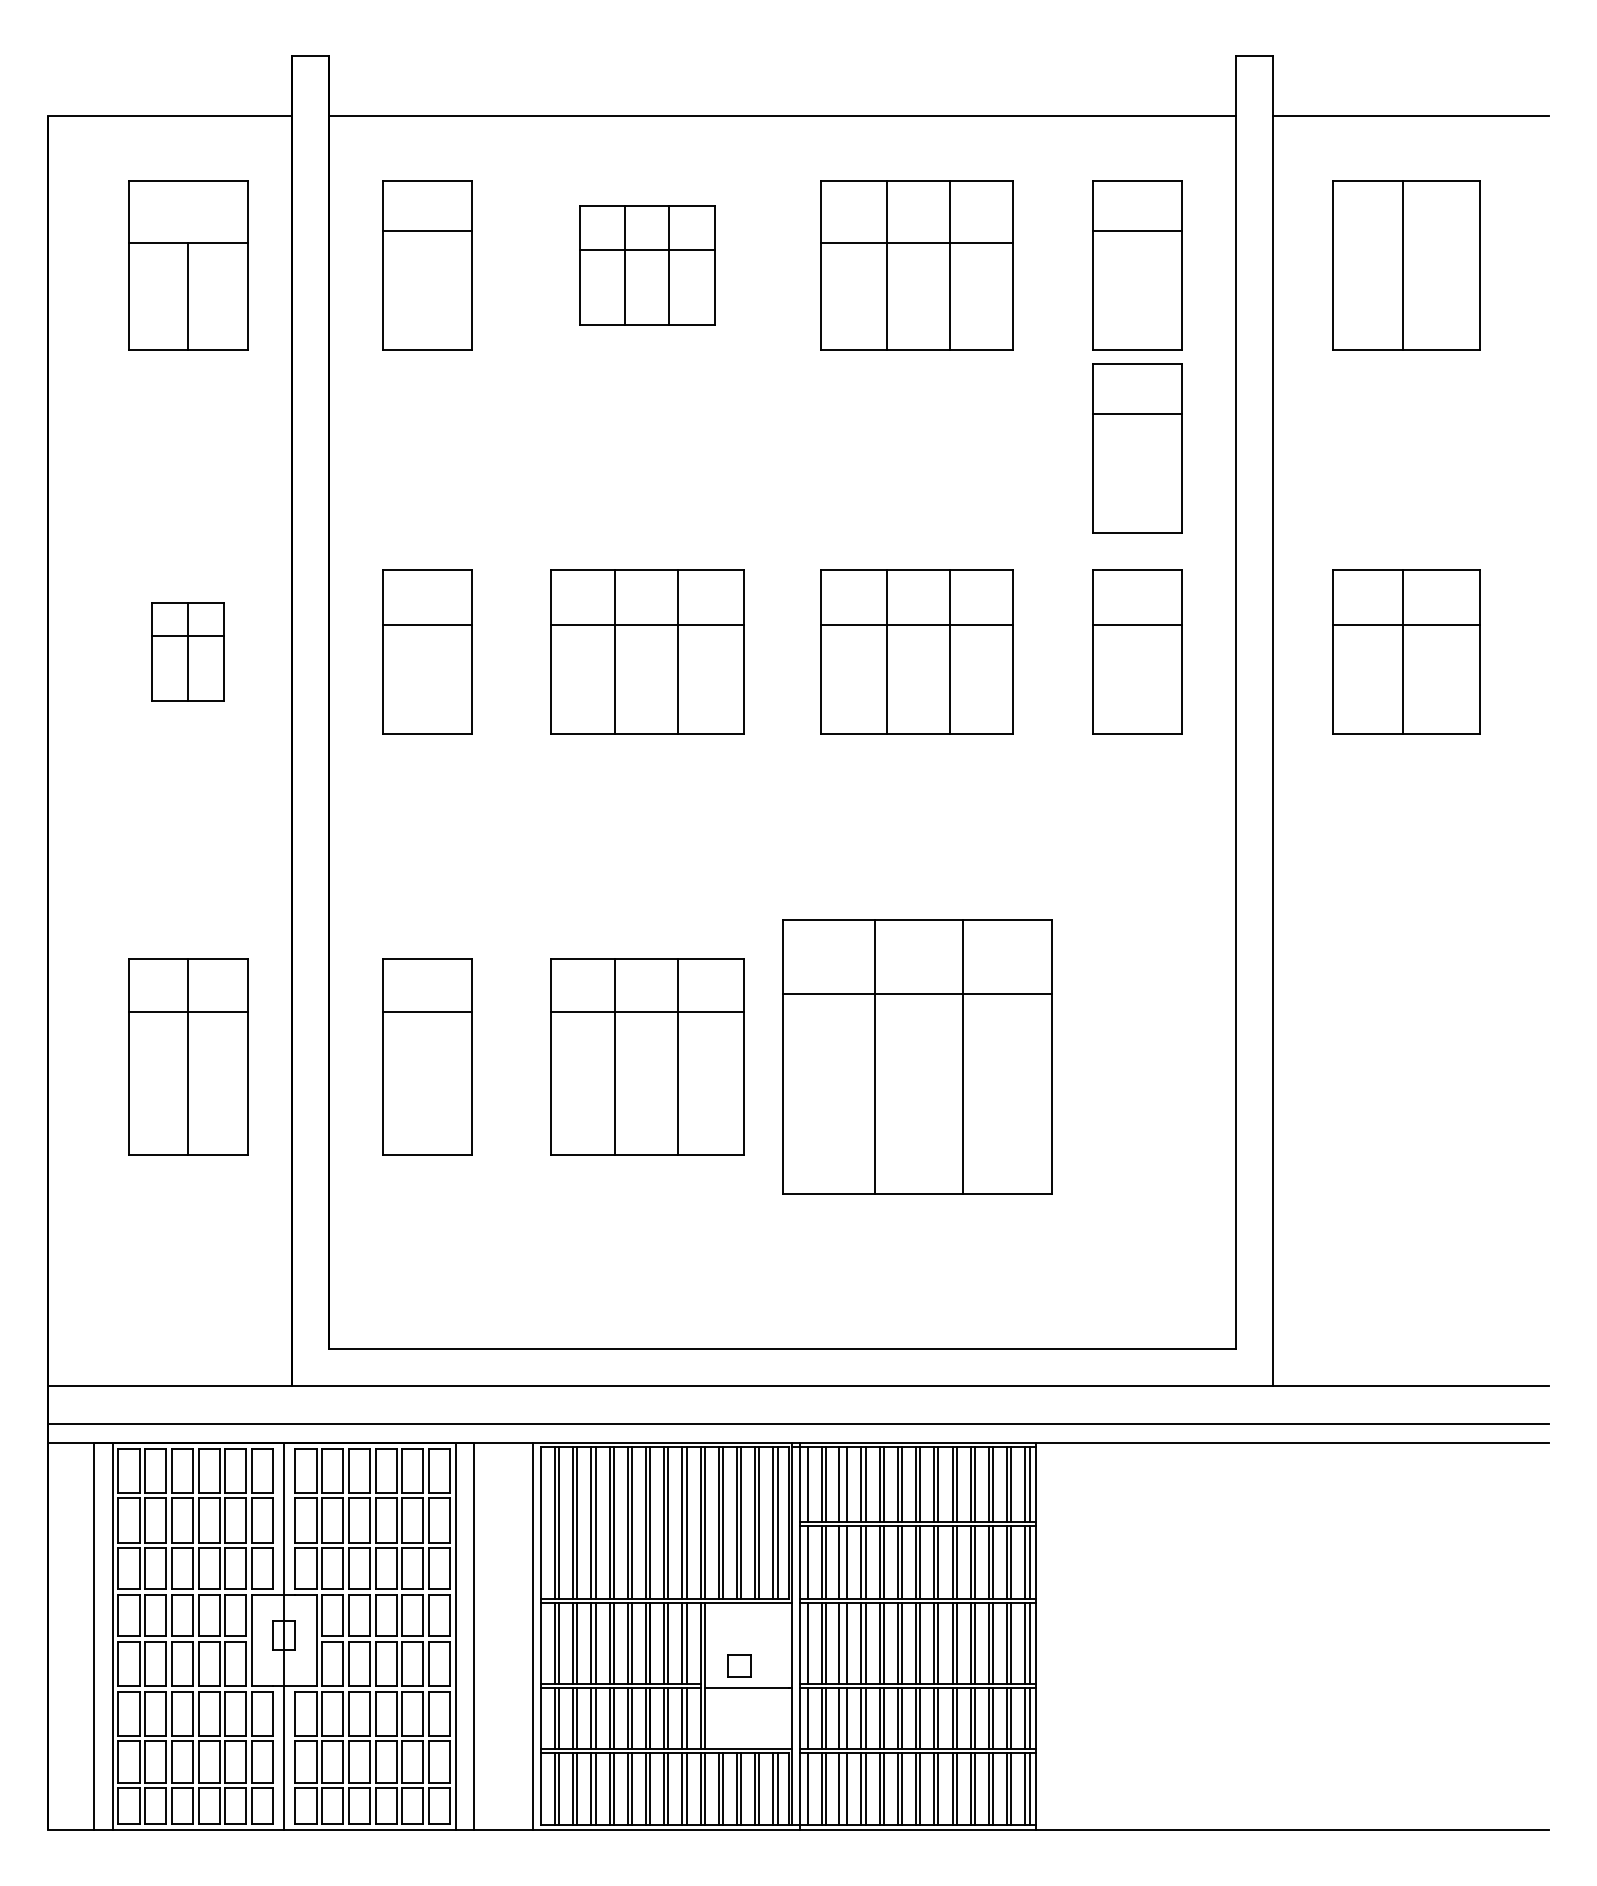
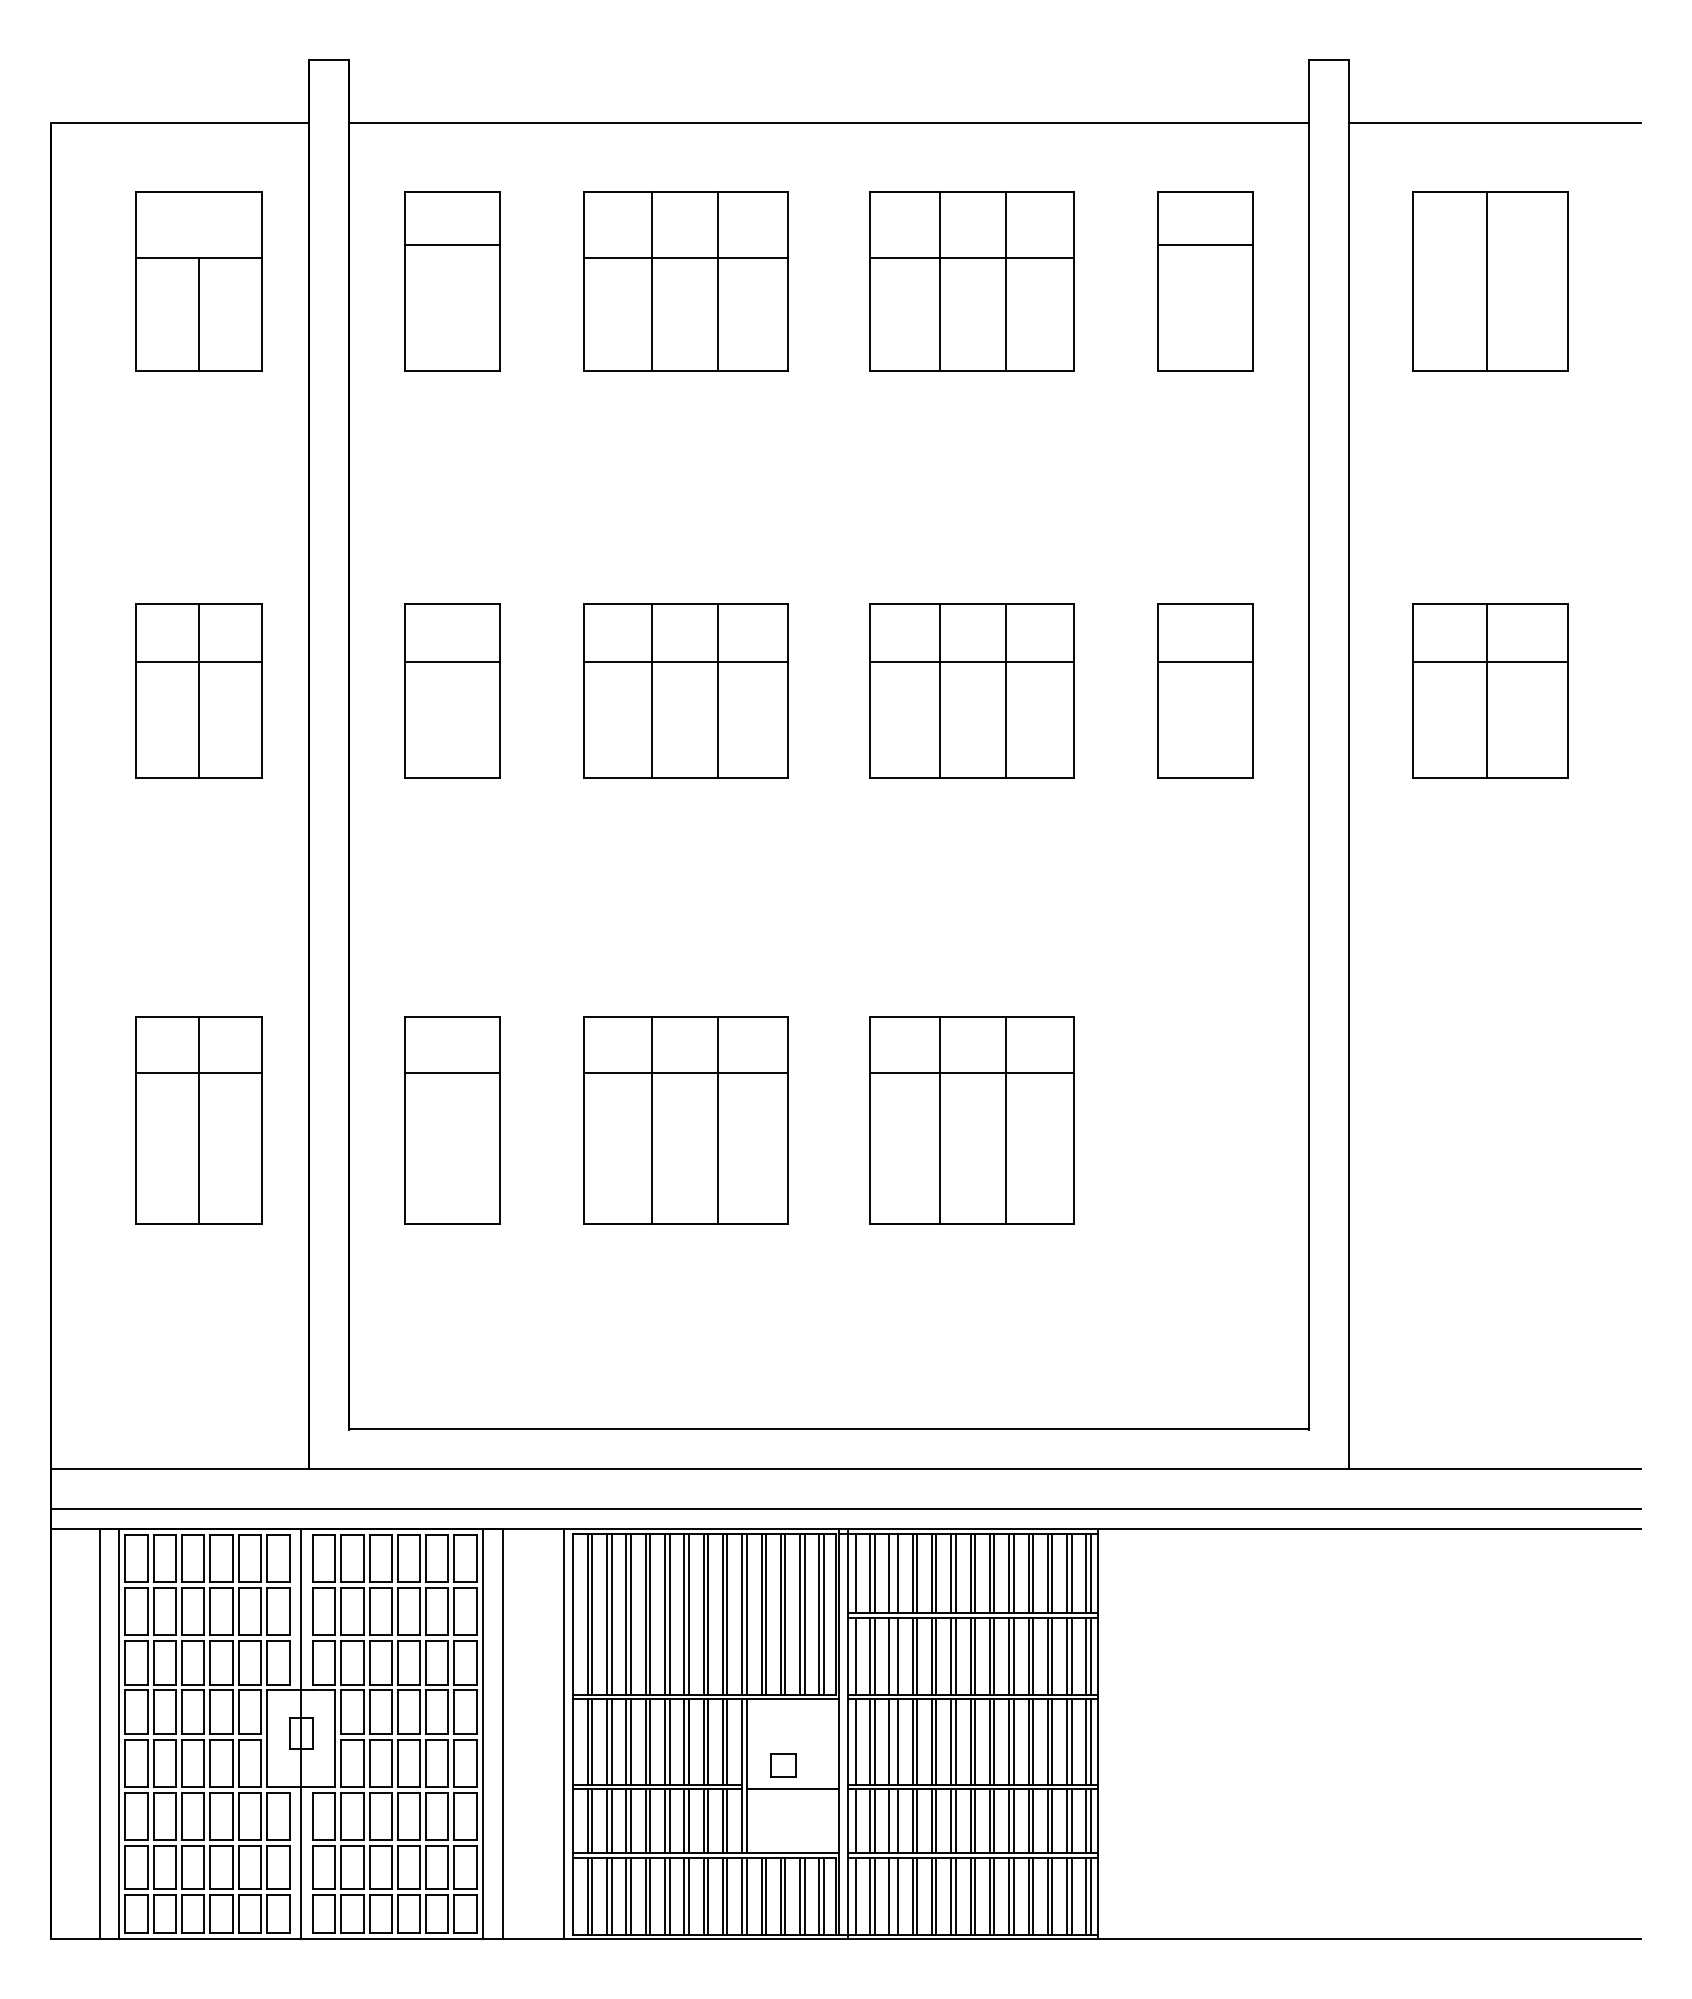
part: (647, 265) -> (685, 281), size x1.43
part: (1137, 448) -> (1205, 475), removed
part: (187, 651) -> (198, 690), size x1.67
part: (916, 1057) -> (971, 1120), size x0.71

